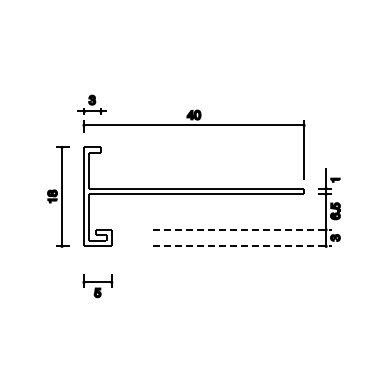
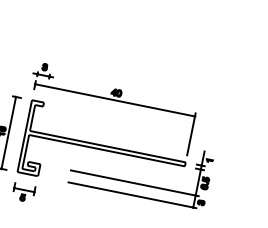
line: (242, 229) -> (135, 183), dashed -> solid
line: (242, 246) -> (132, 195), dashed -> solid
part: (97, 286) -> (23, 193), moved

